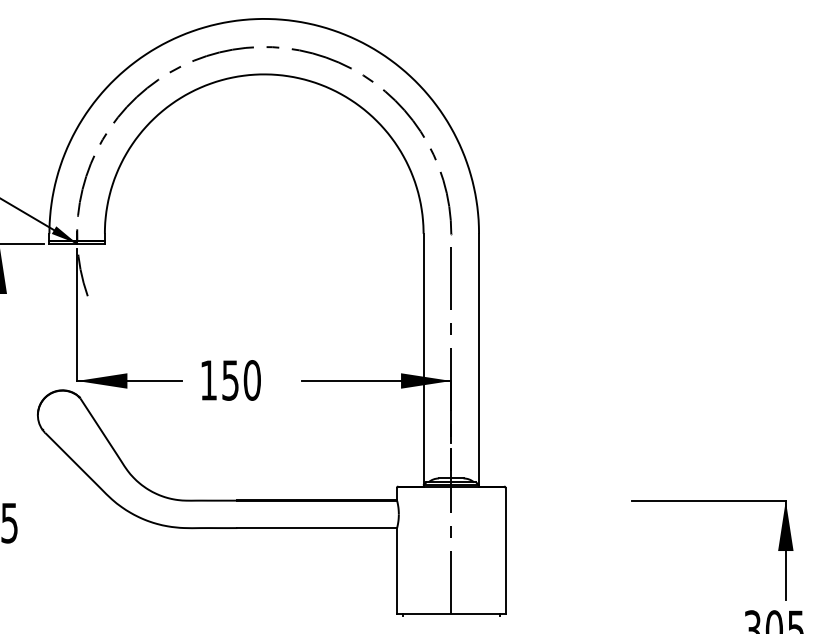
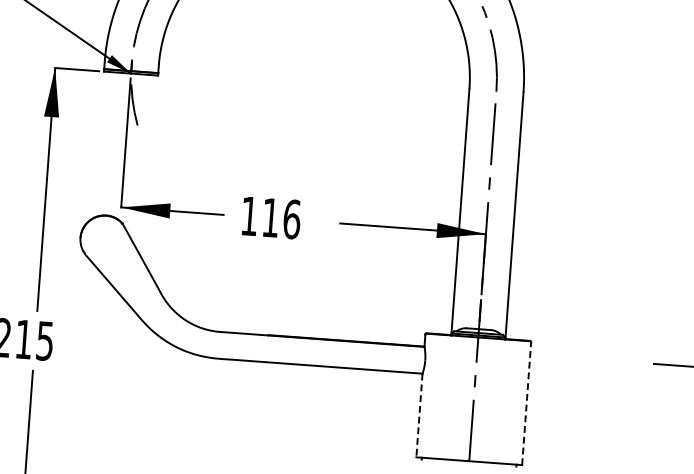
text: (241, 380) -> (281, 218), 150 -> 116
line: (505, 551) -> (526, 404), solid -> dashed
line: (397, 571) -> (419, 416), solid -> dashed

